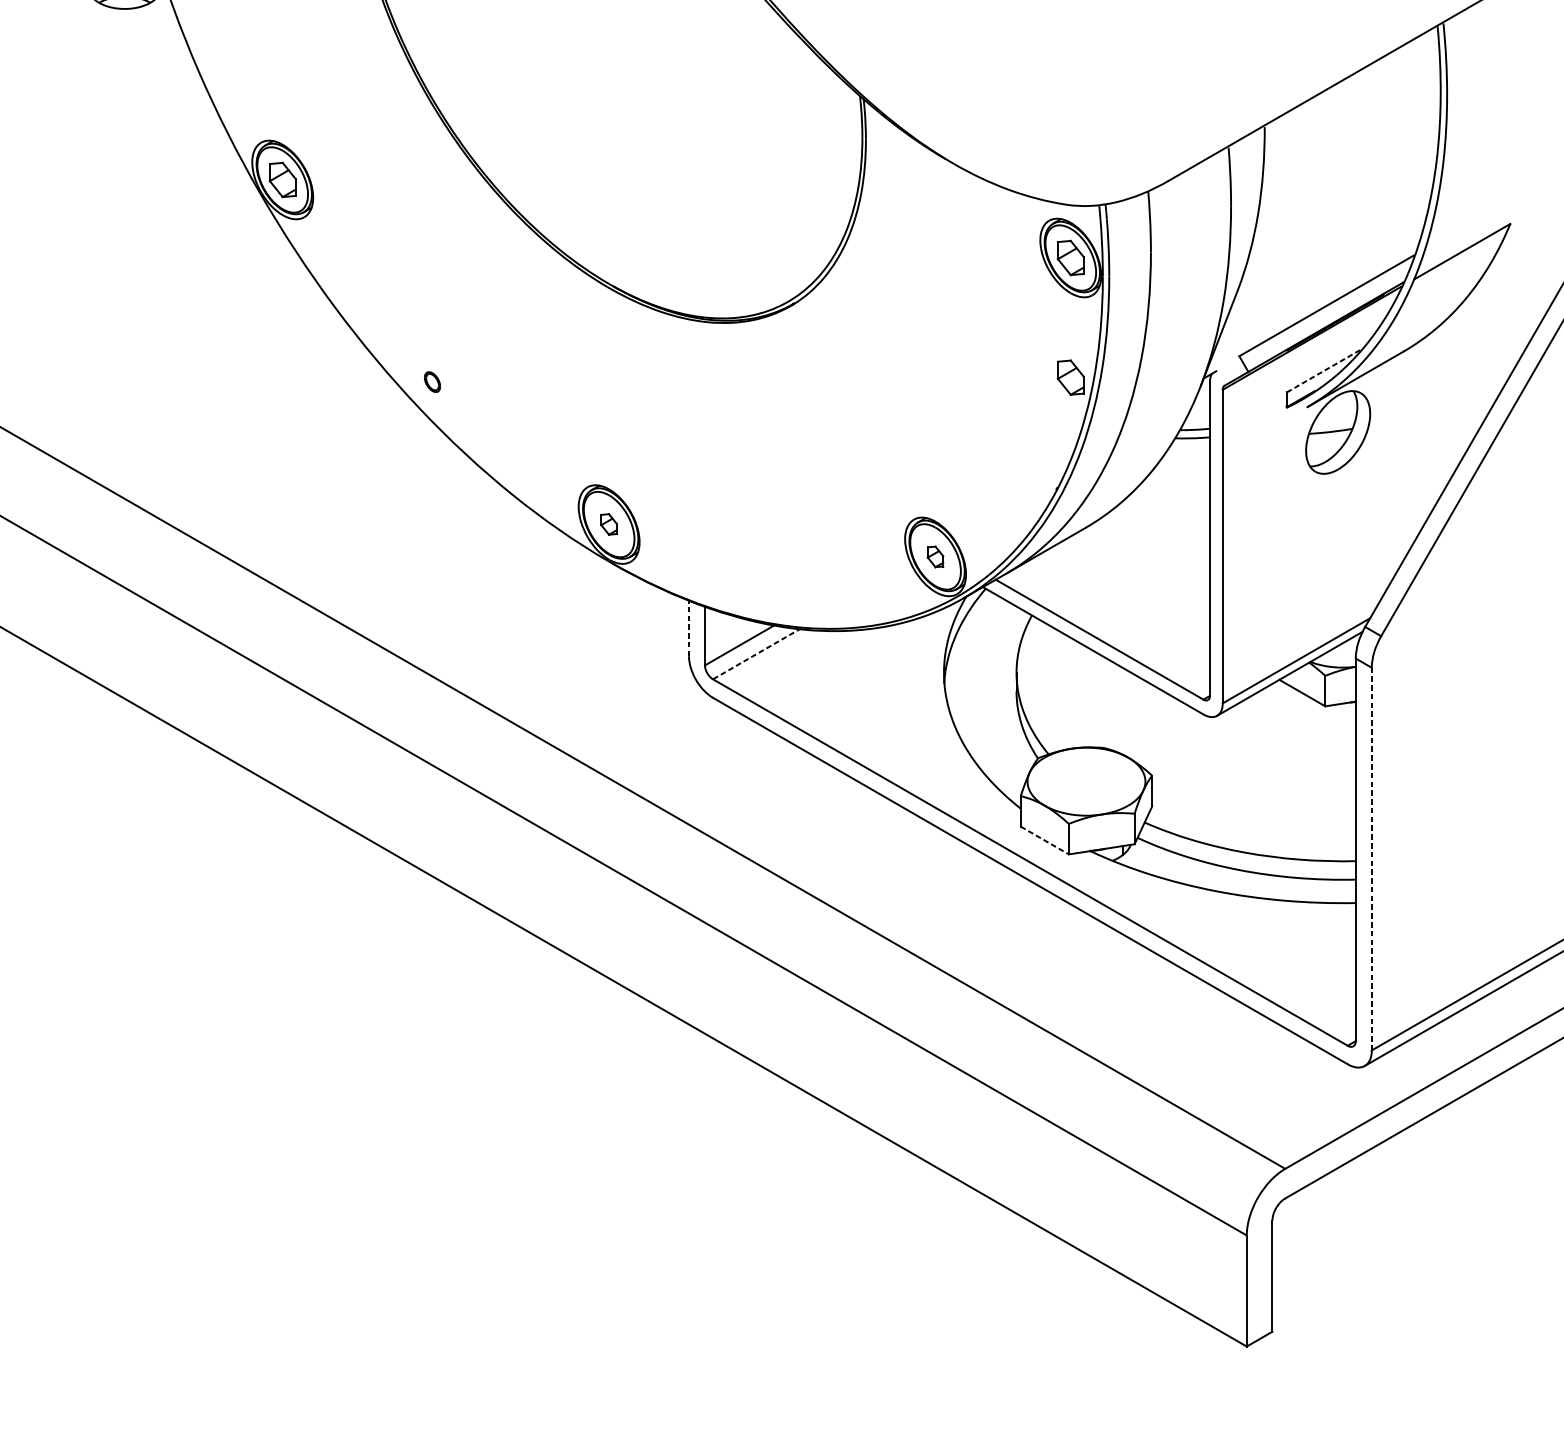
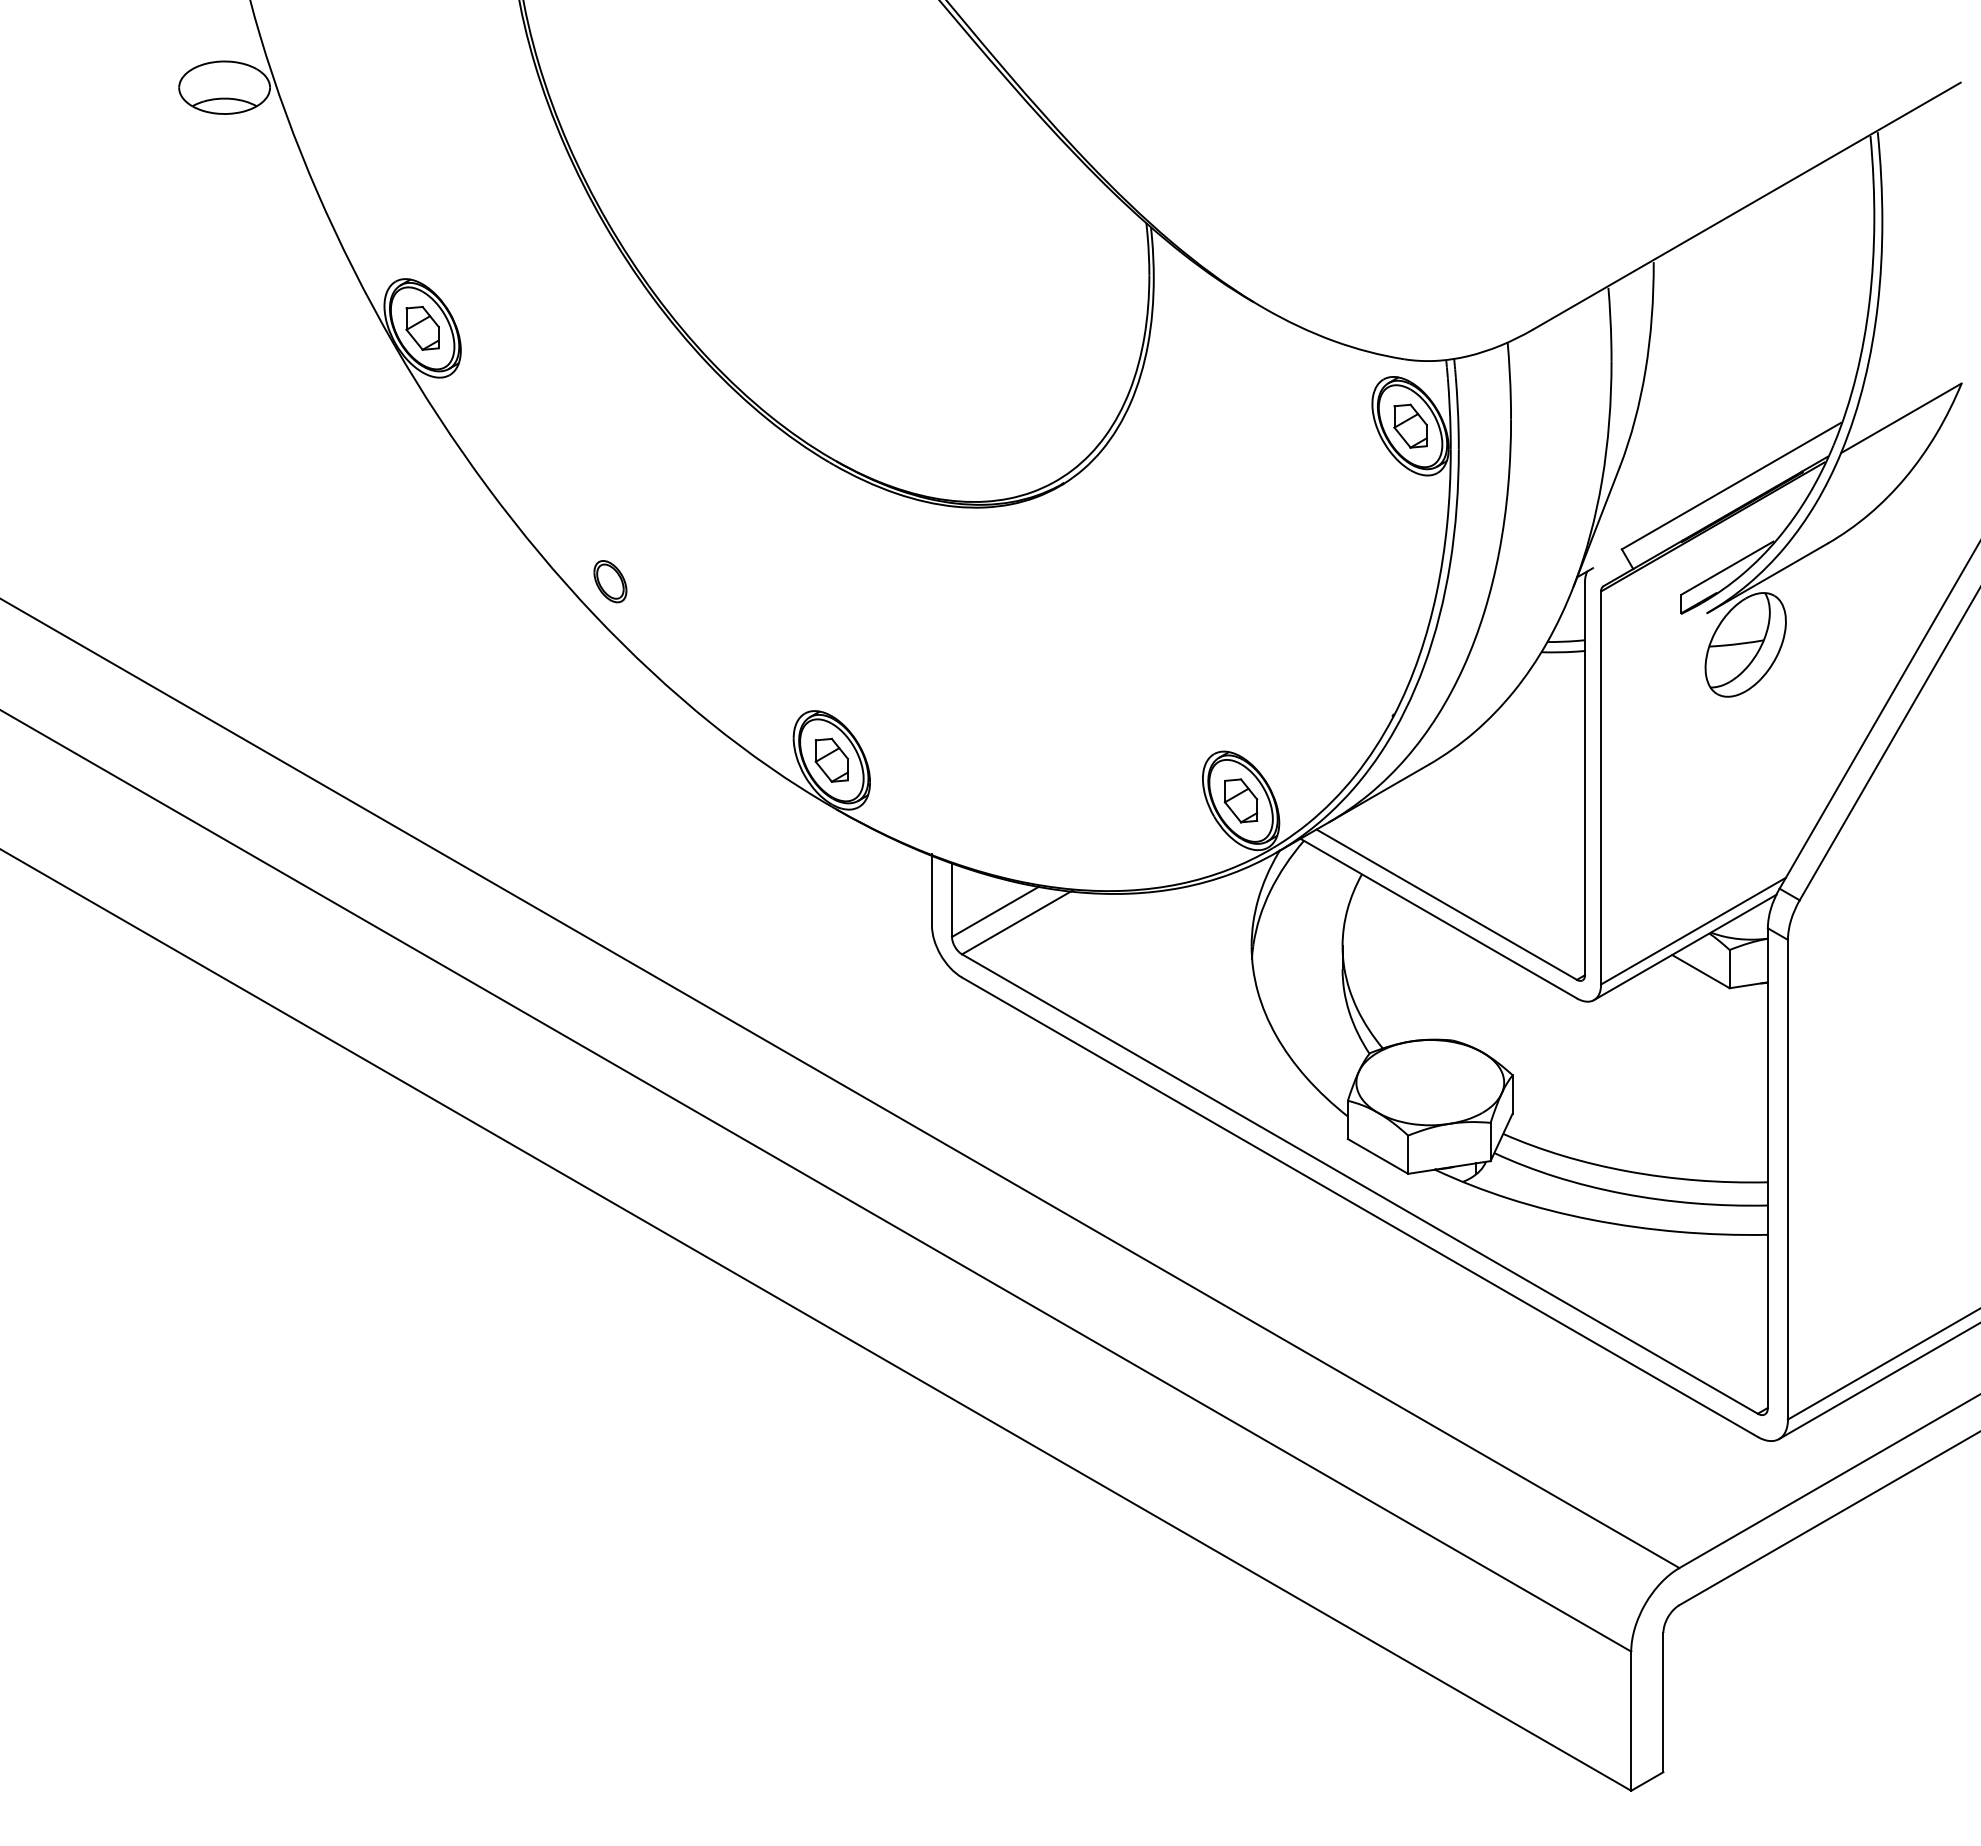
line: (1323, 370) -> (1727, 567), dashed -> solid
part: (1070, 377) -> (1410, 575), removed
part: (432, 381) -> (610, 581), size x1.67
part: (608, 523) -> (831, 759), size x1.67
part: (935, 556) -> (1240, 800), size x1.67
line: (688, 627) -> (931, 889), dashed -> solid
line: (757, 653) -> (1017, 922), dashed -> solid
line: (1045, 840) -> (1378, 1156), dashed -> solid
line: (1371, 858) -> (1787, 1179), dashed -> solid

